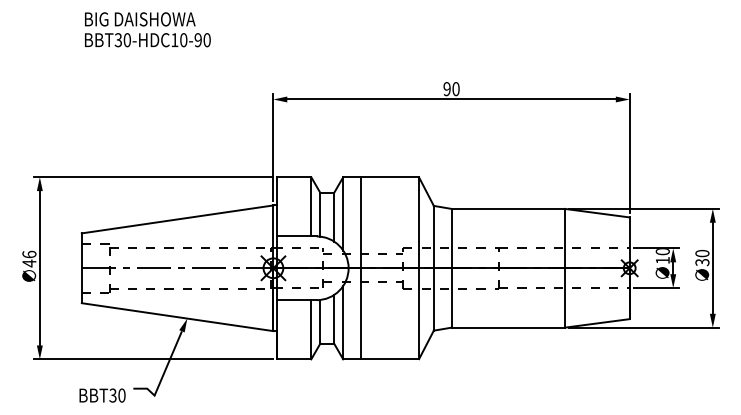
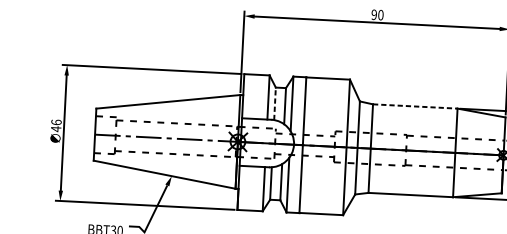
line: (508, 208) -> (415, 106), solid -> dashed
line: (320, 214) -> (275, 103), solid -> dashed

